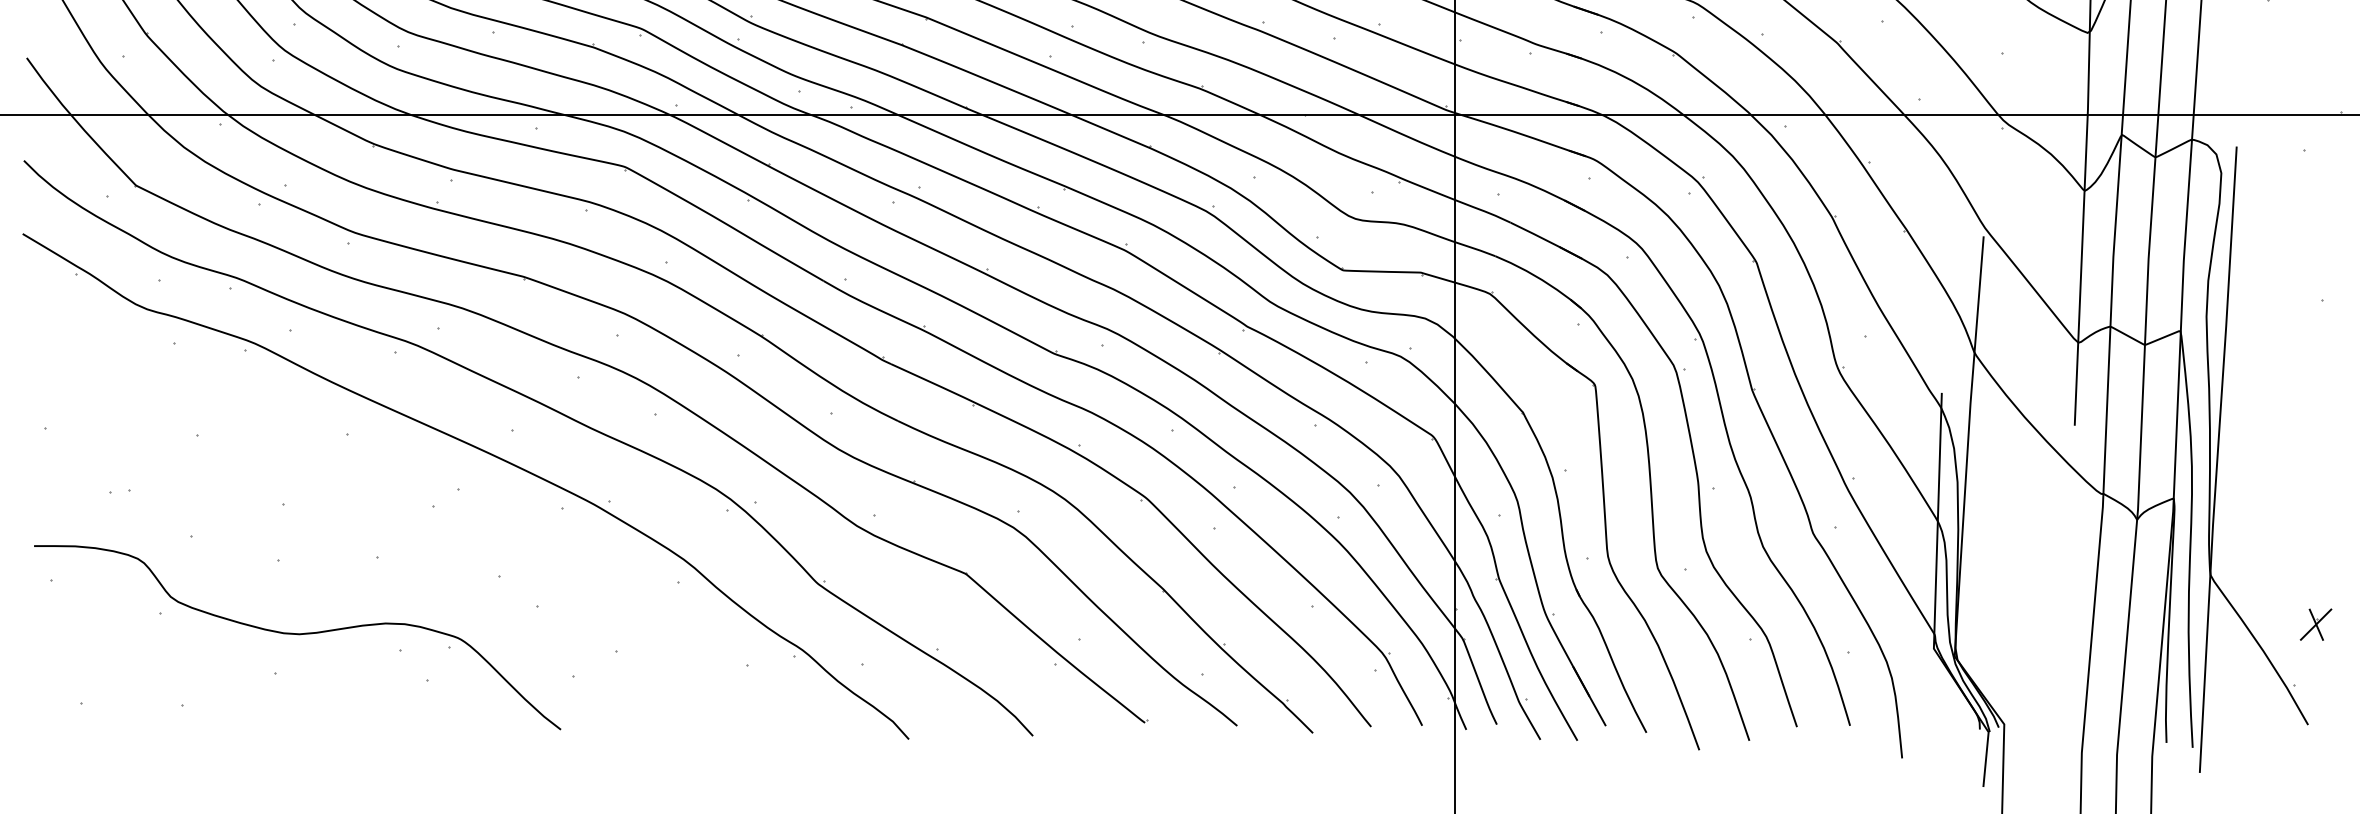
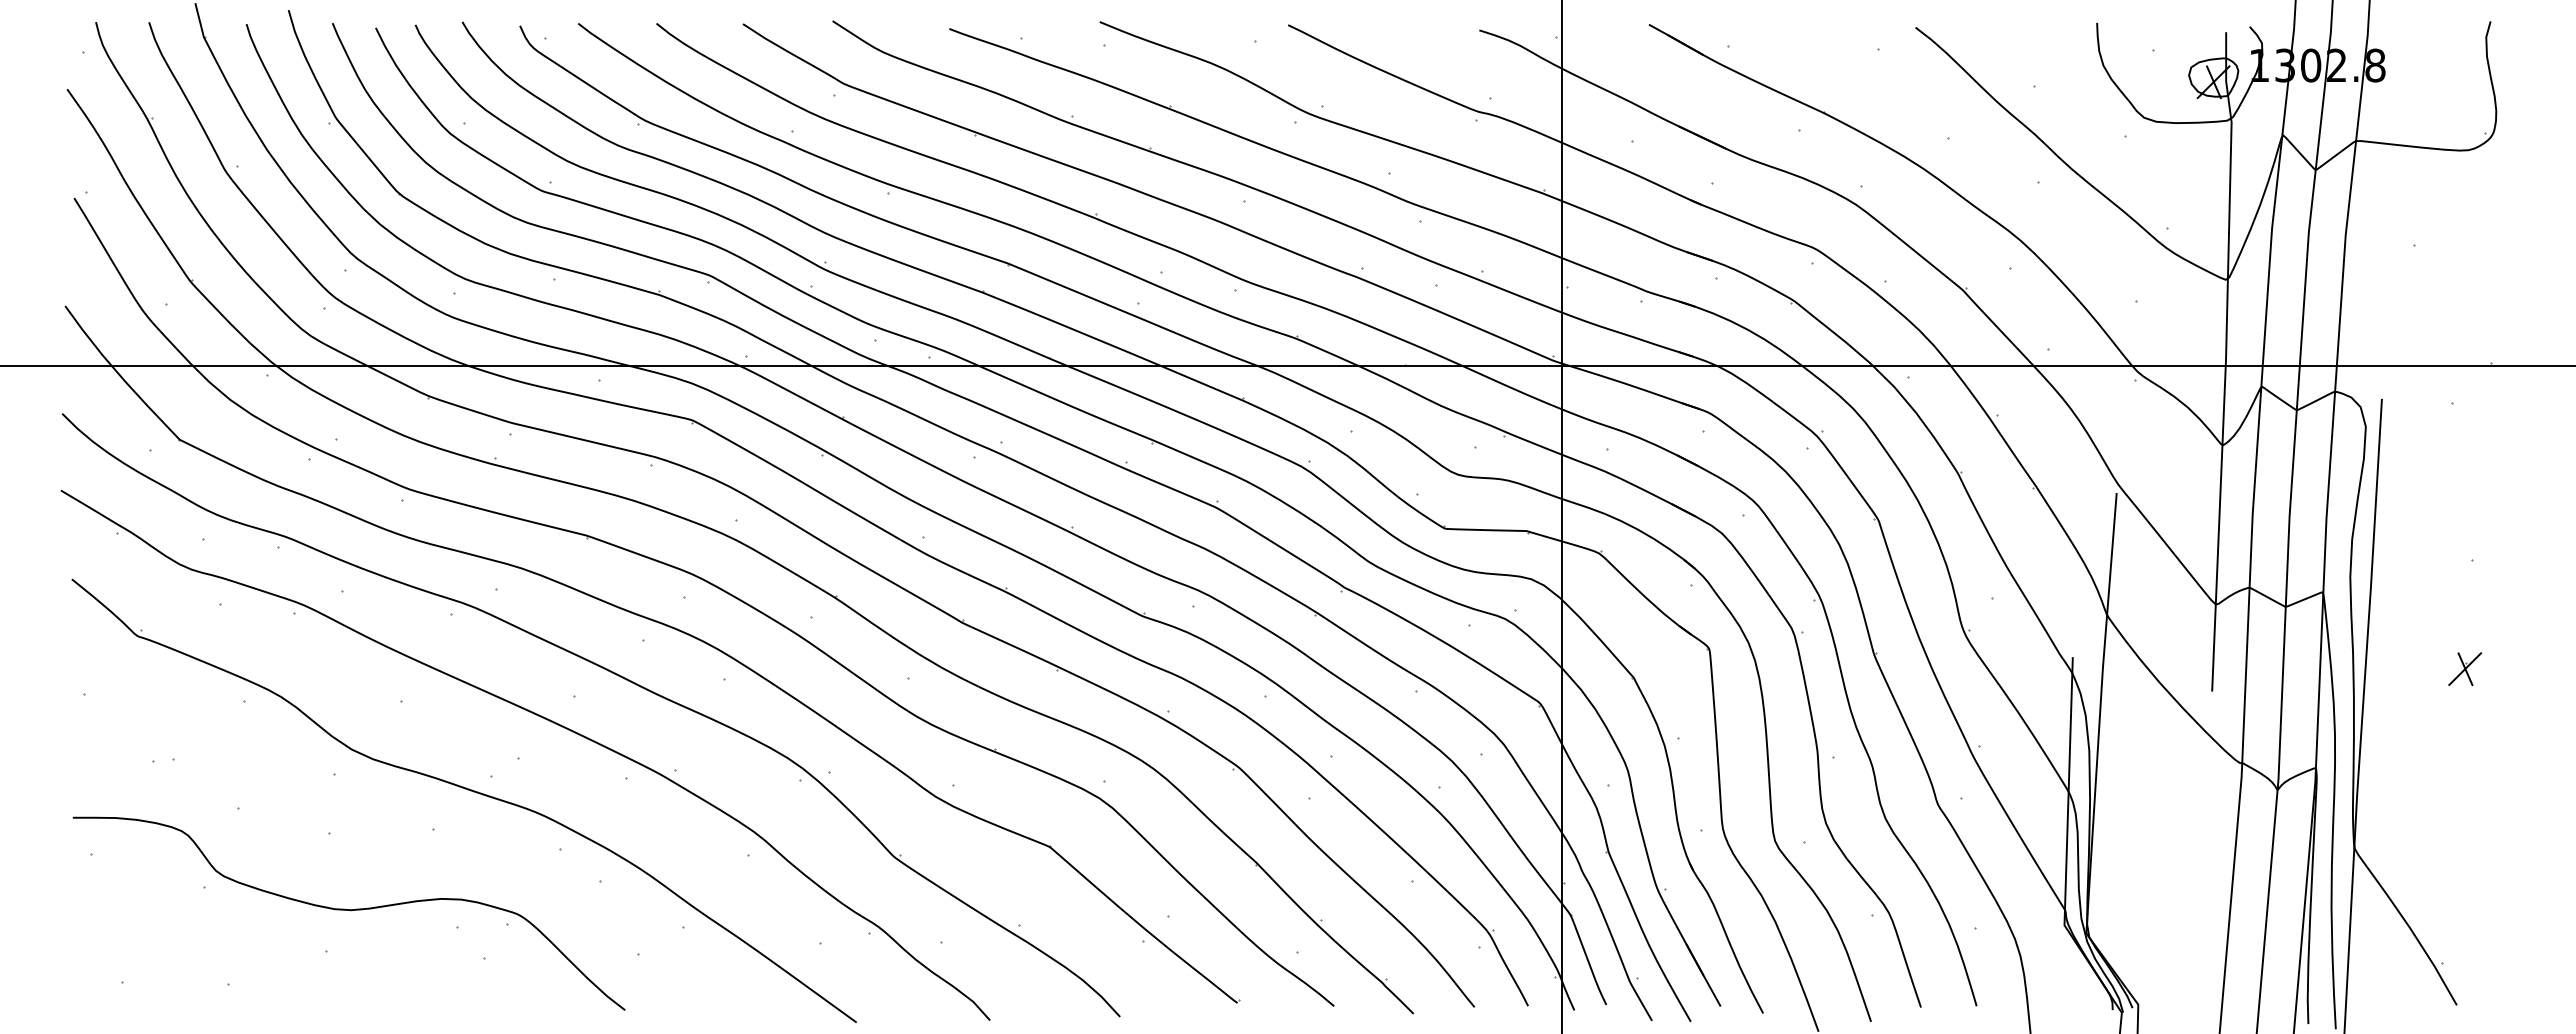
part: (410, 520) -> (467, 790), added
part: (2316, 624) -> (2465, 668), moved

